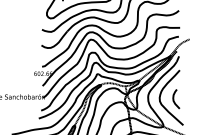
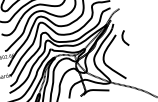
curve: (174, 99) -> (123, 38), moved

